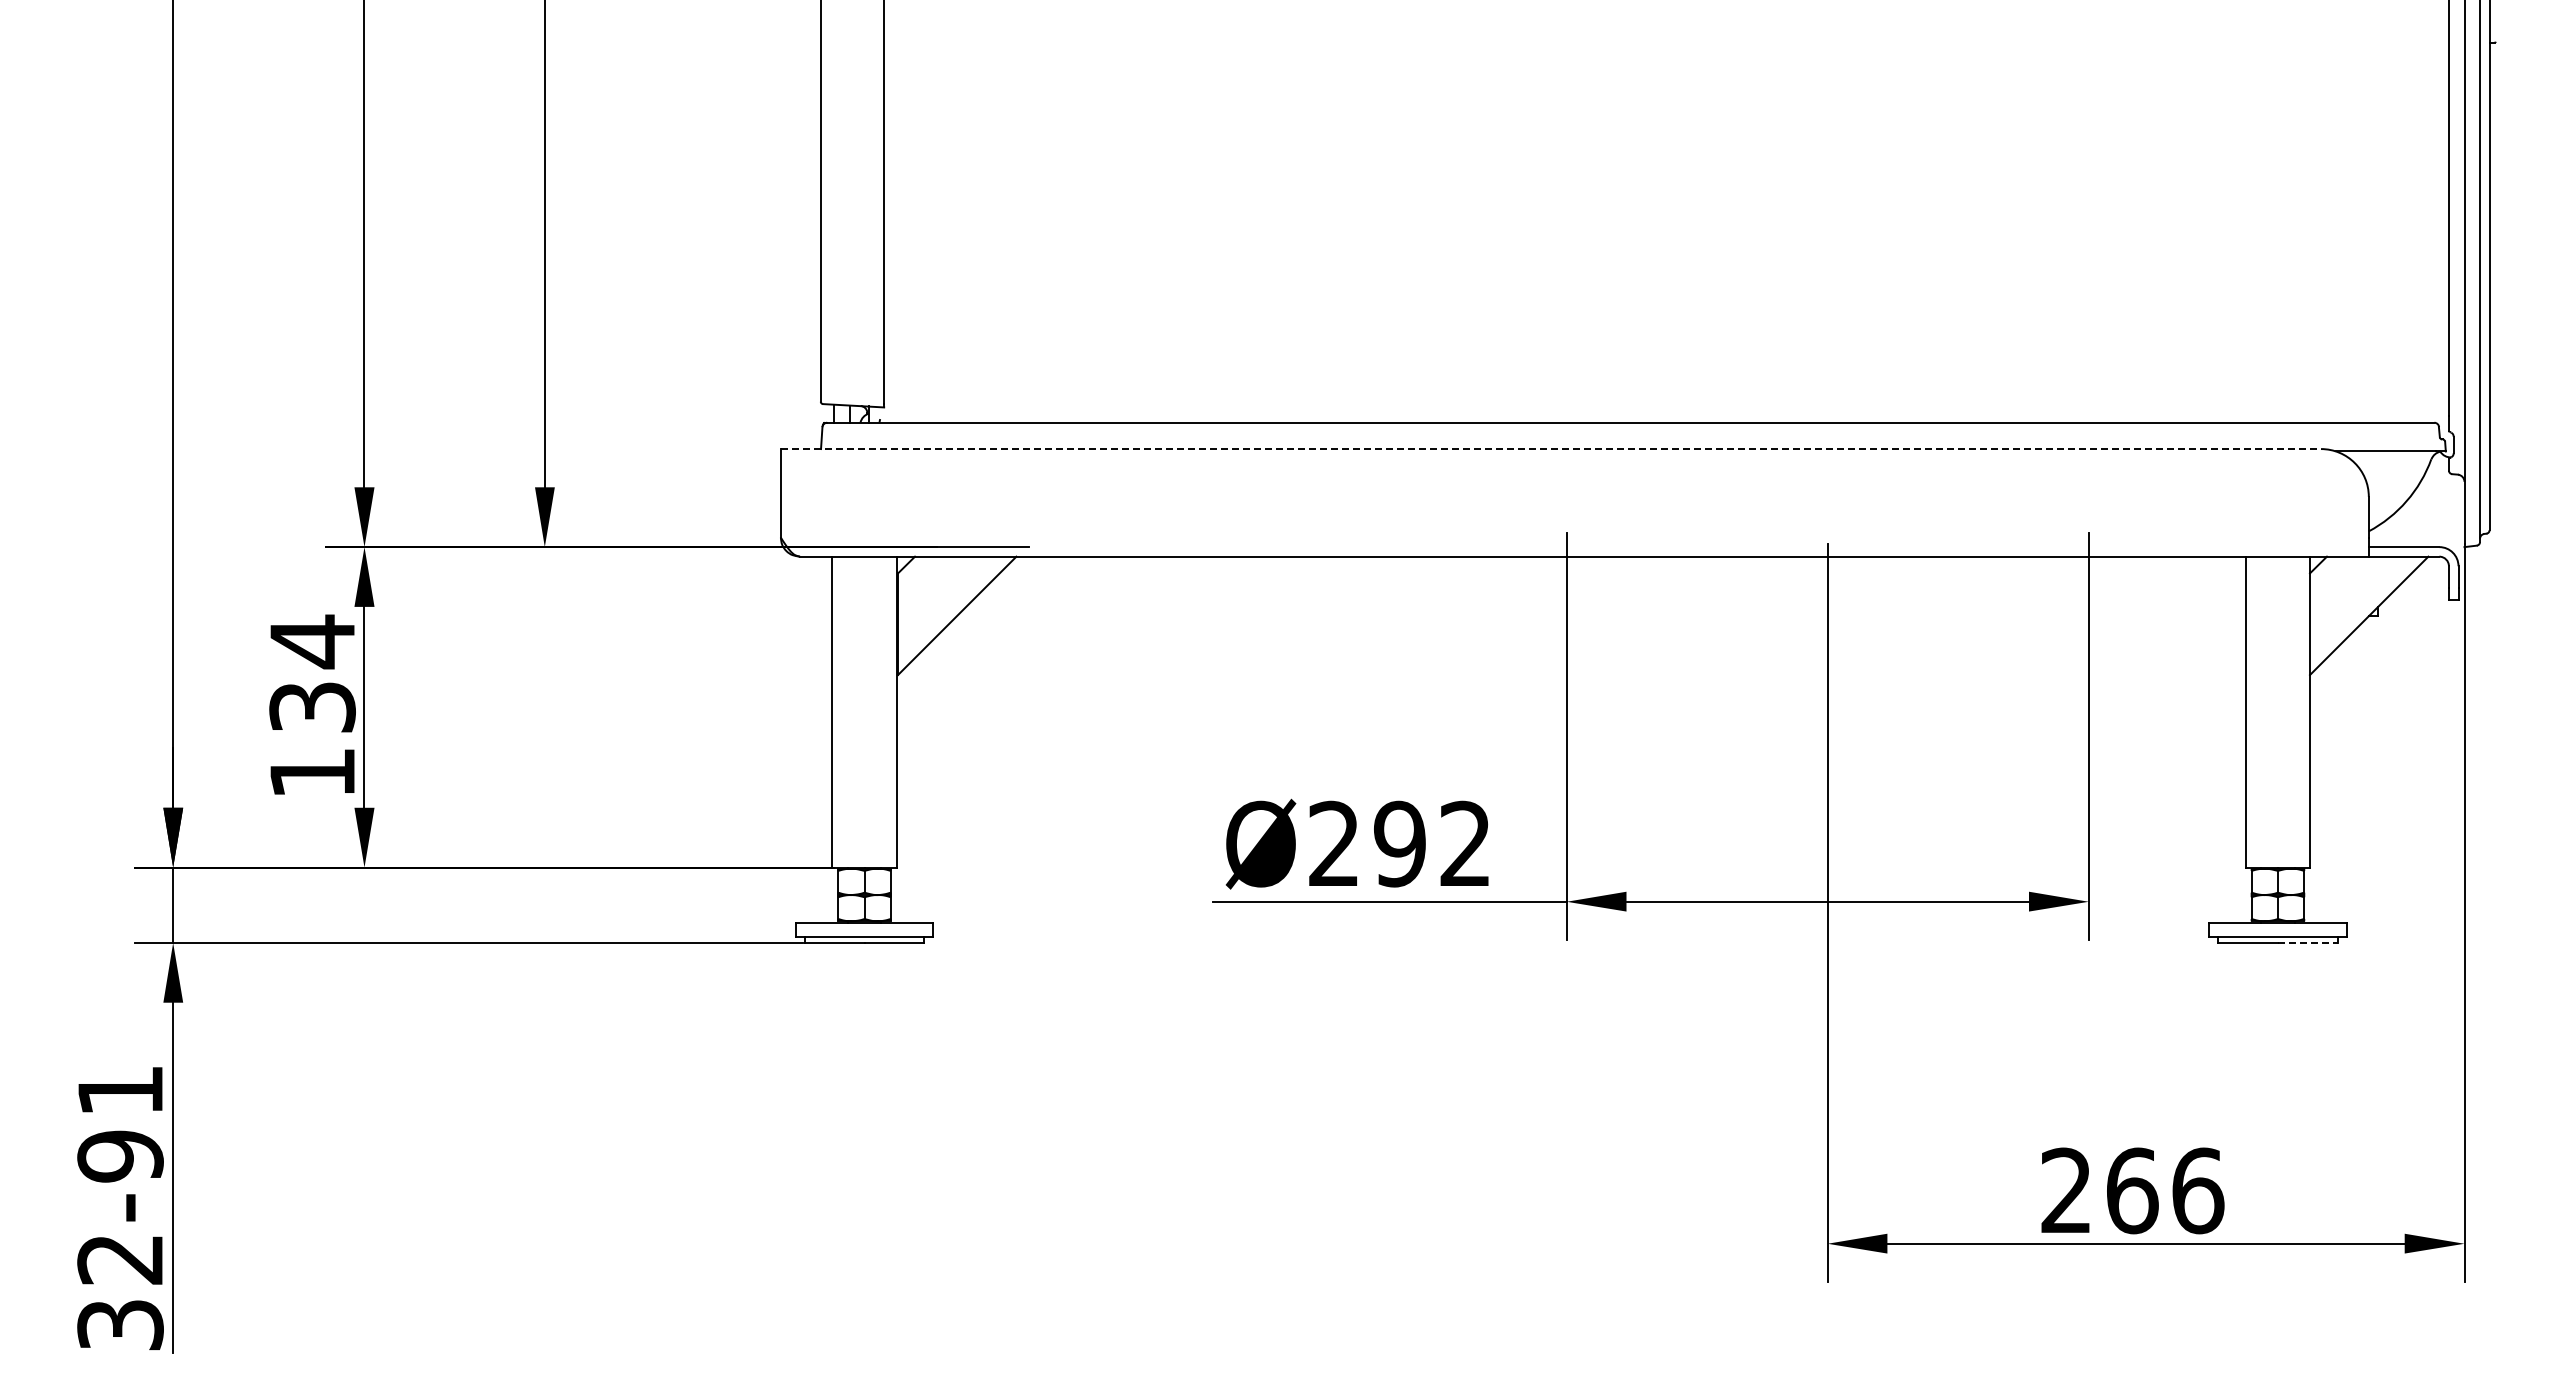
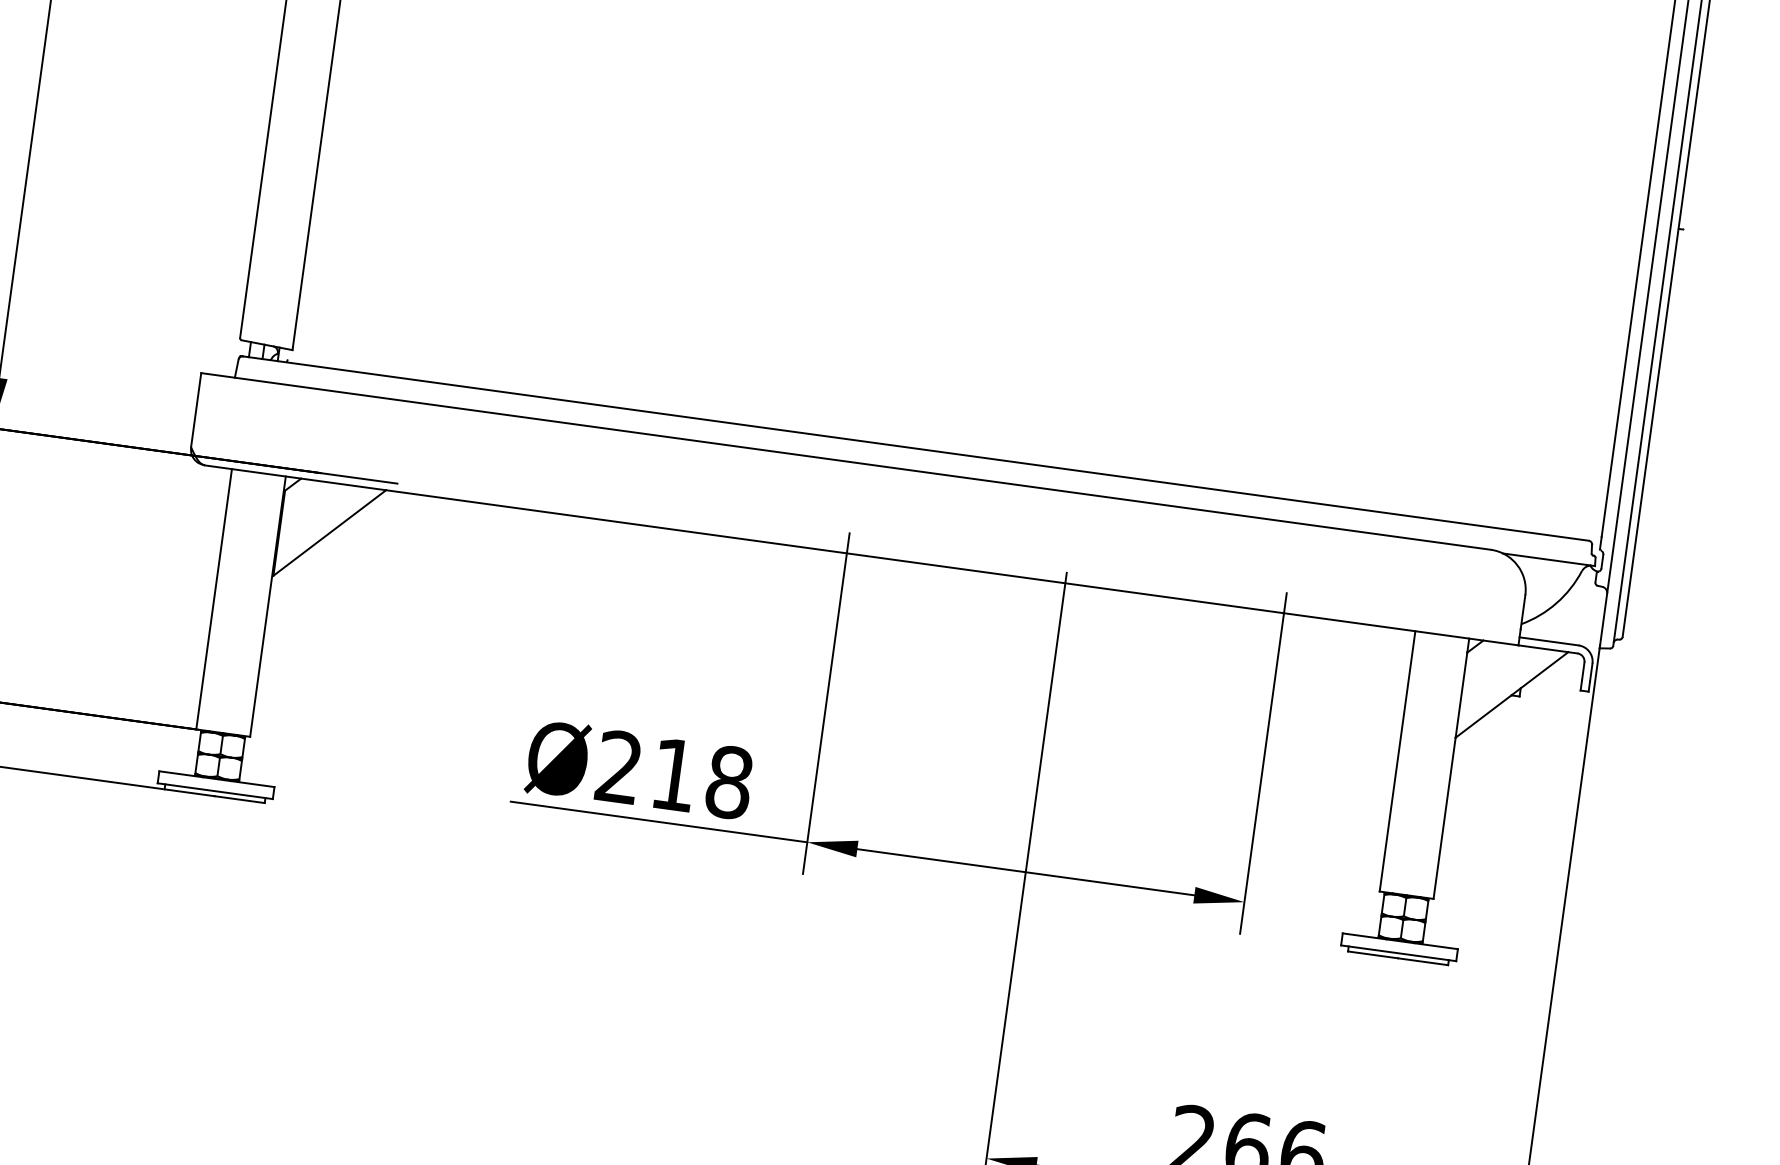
line: (1551, 449) -> (846, 461), dashed -> solid
text: (1432, 843) -> (701, 778), Ø292 -> Ø218
line: (2307, 942) -> (1422, 961), dashed -> solid

